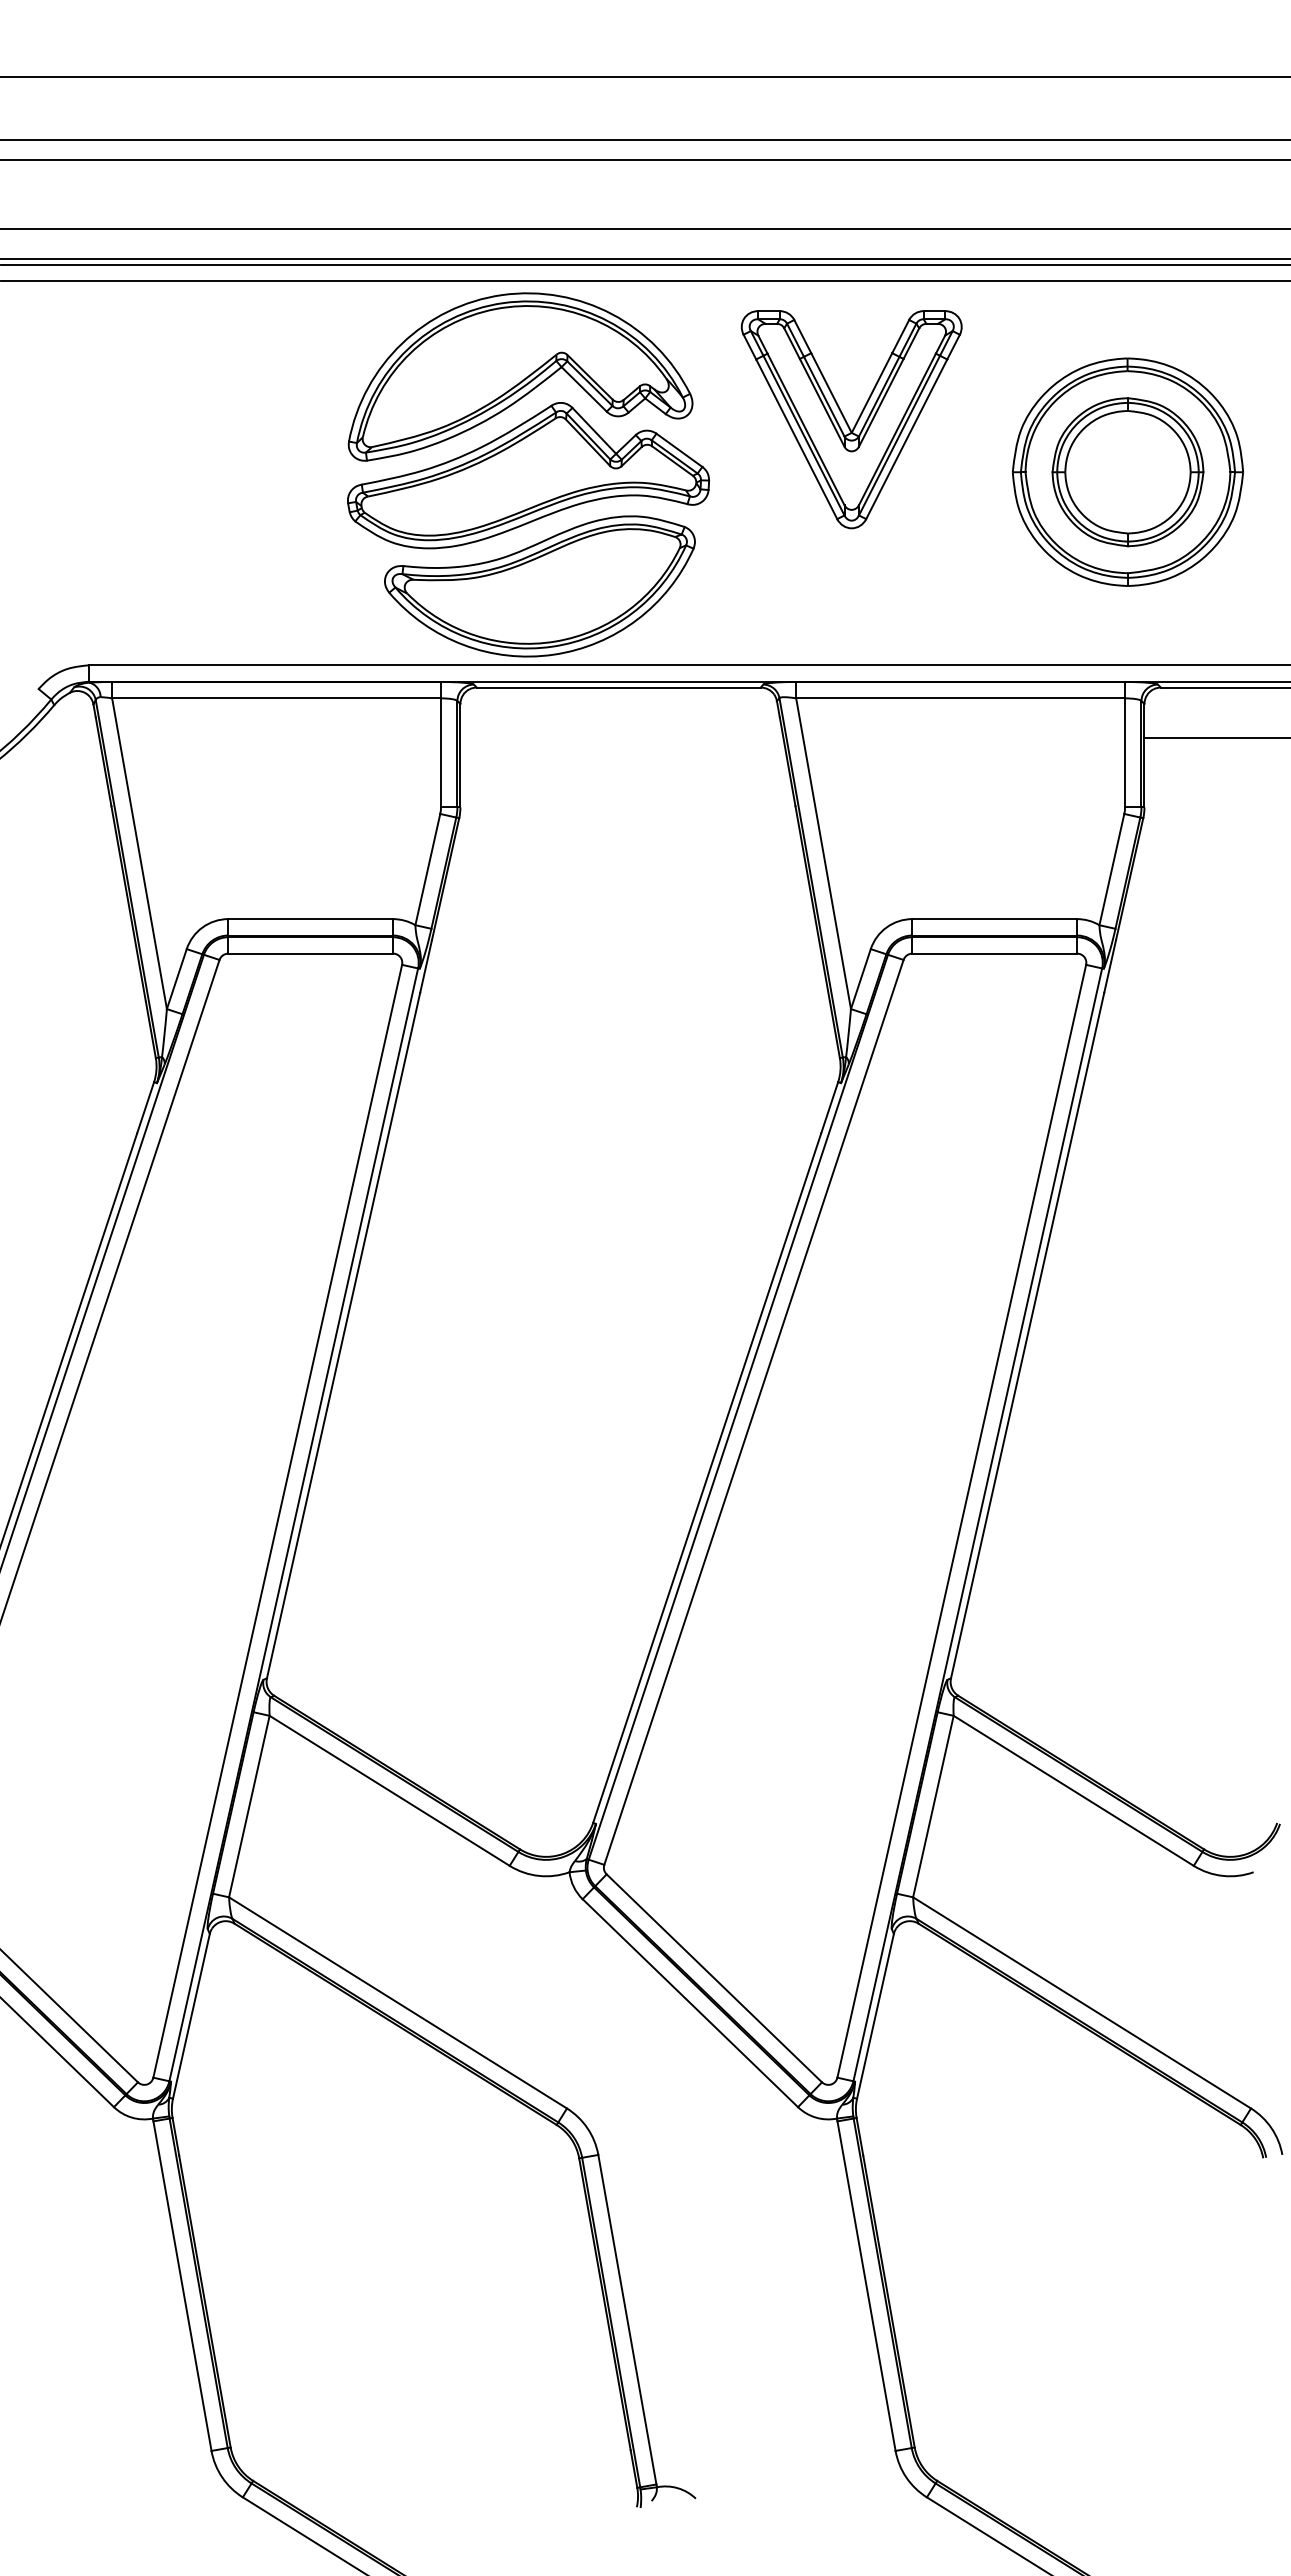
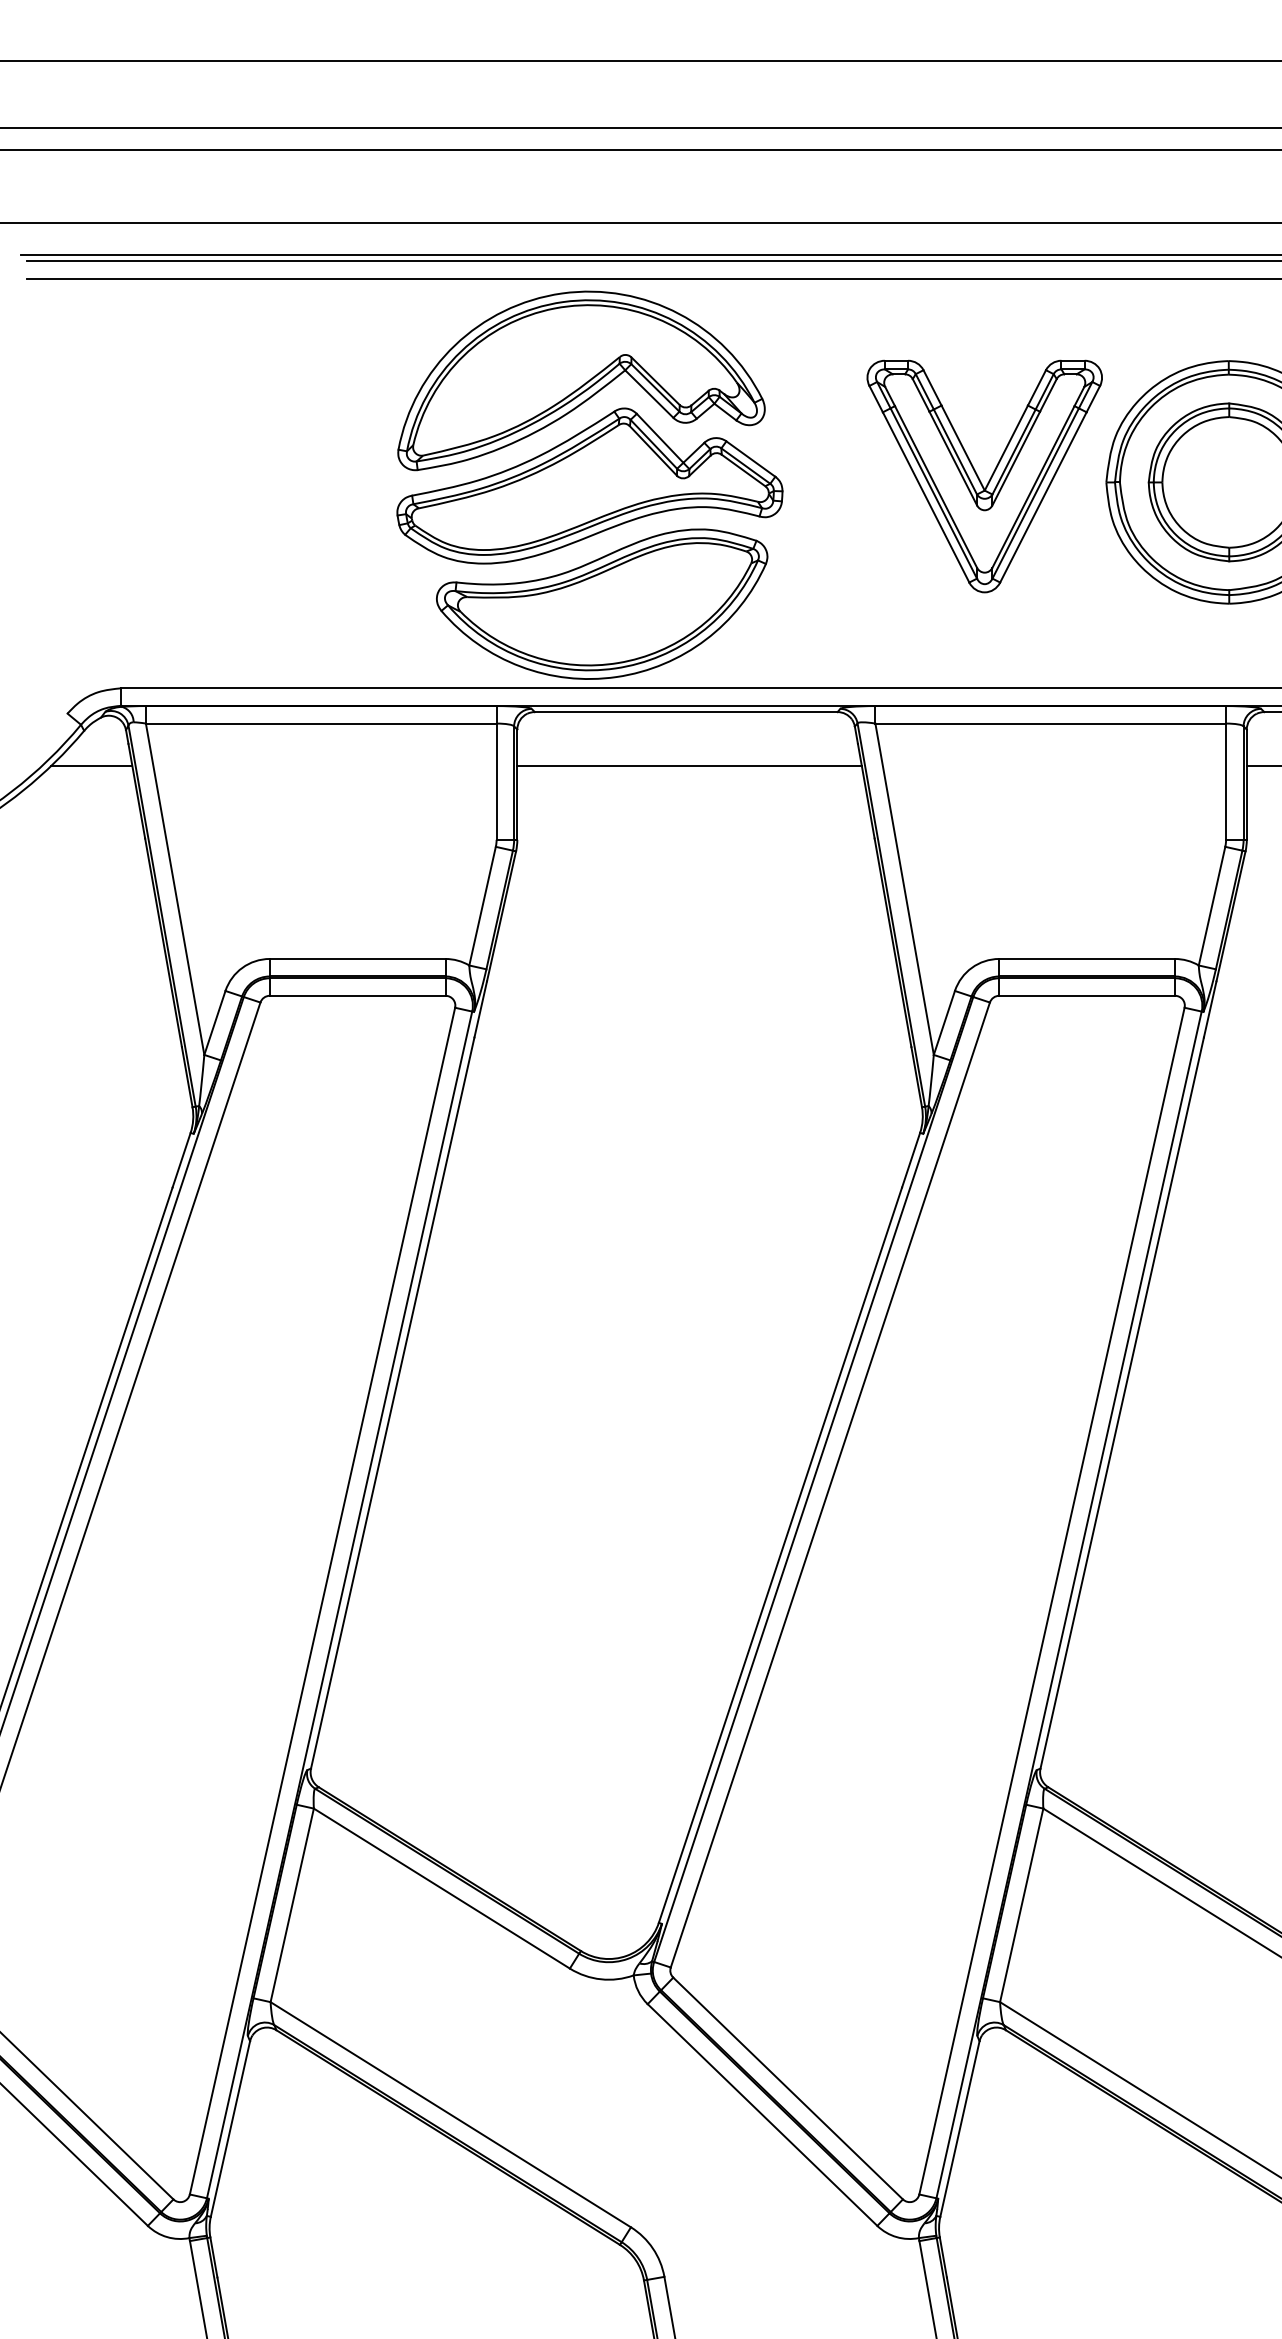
part: (851, 419) -> (984, 476), moved
line: (61, 738) -> (91, 766), added
line: (621, 738) -> (689, 766), added

